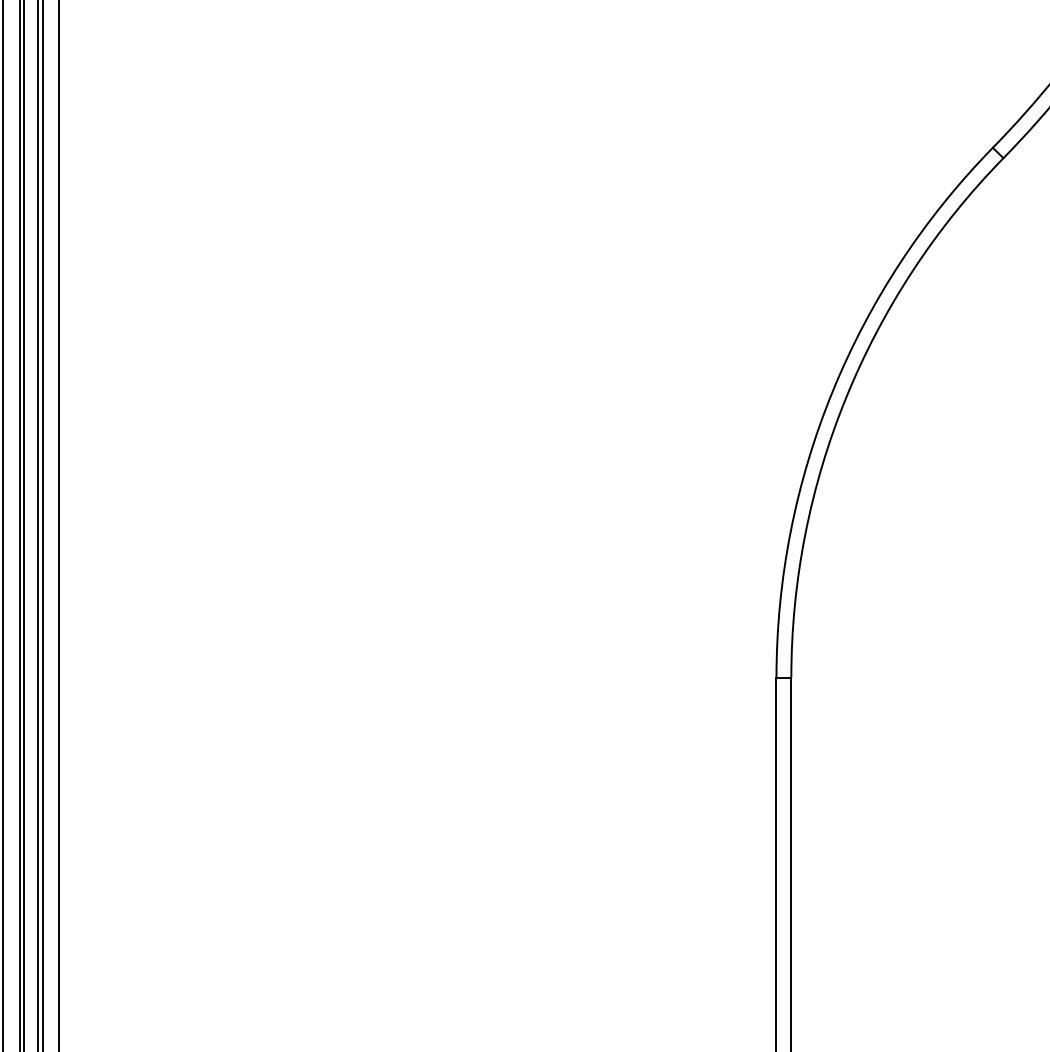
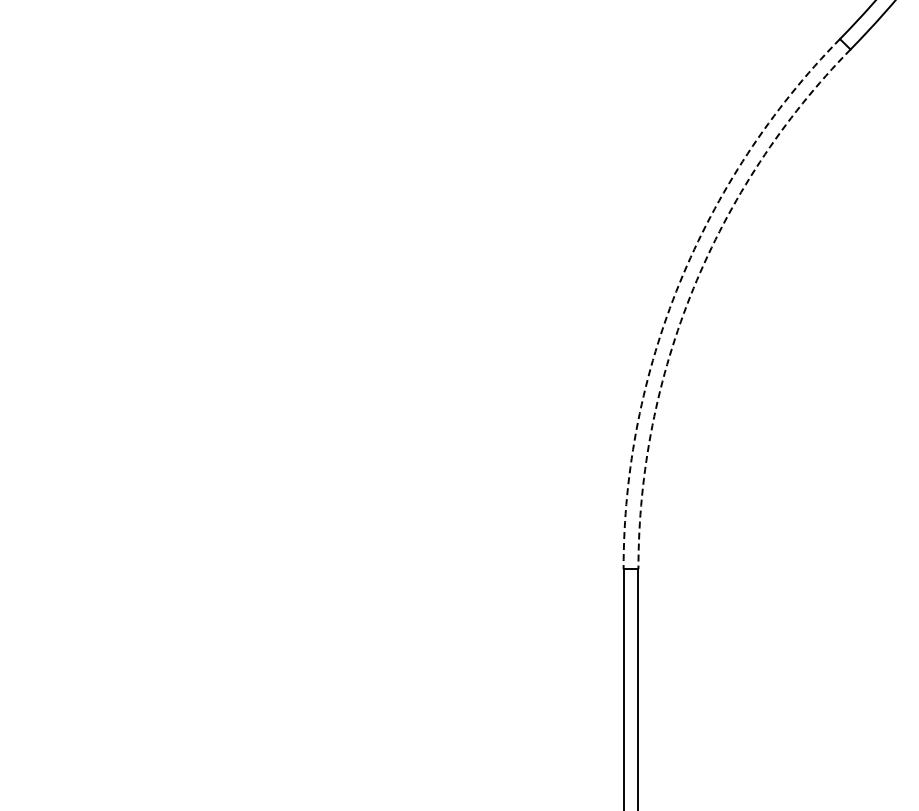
arc: (832, 391) -> (679, 282), solid -> dashed
arc: (846, 397) -> (693, 288), solid -> dashed

